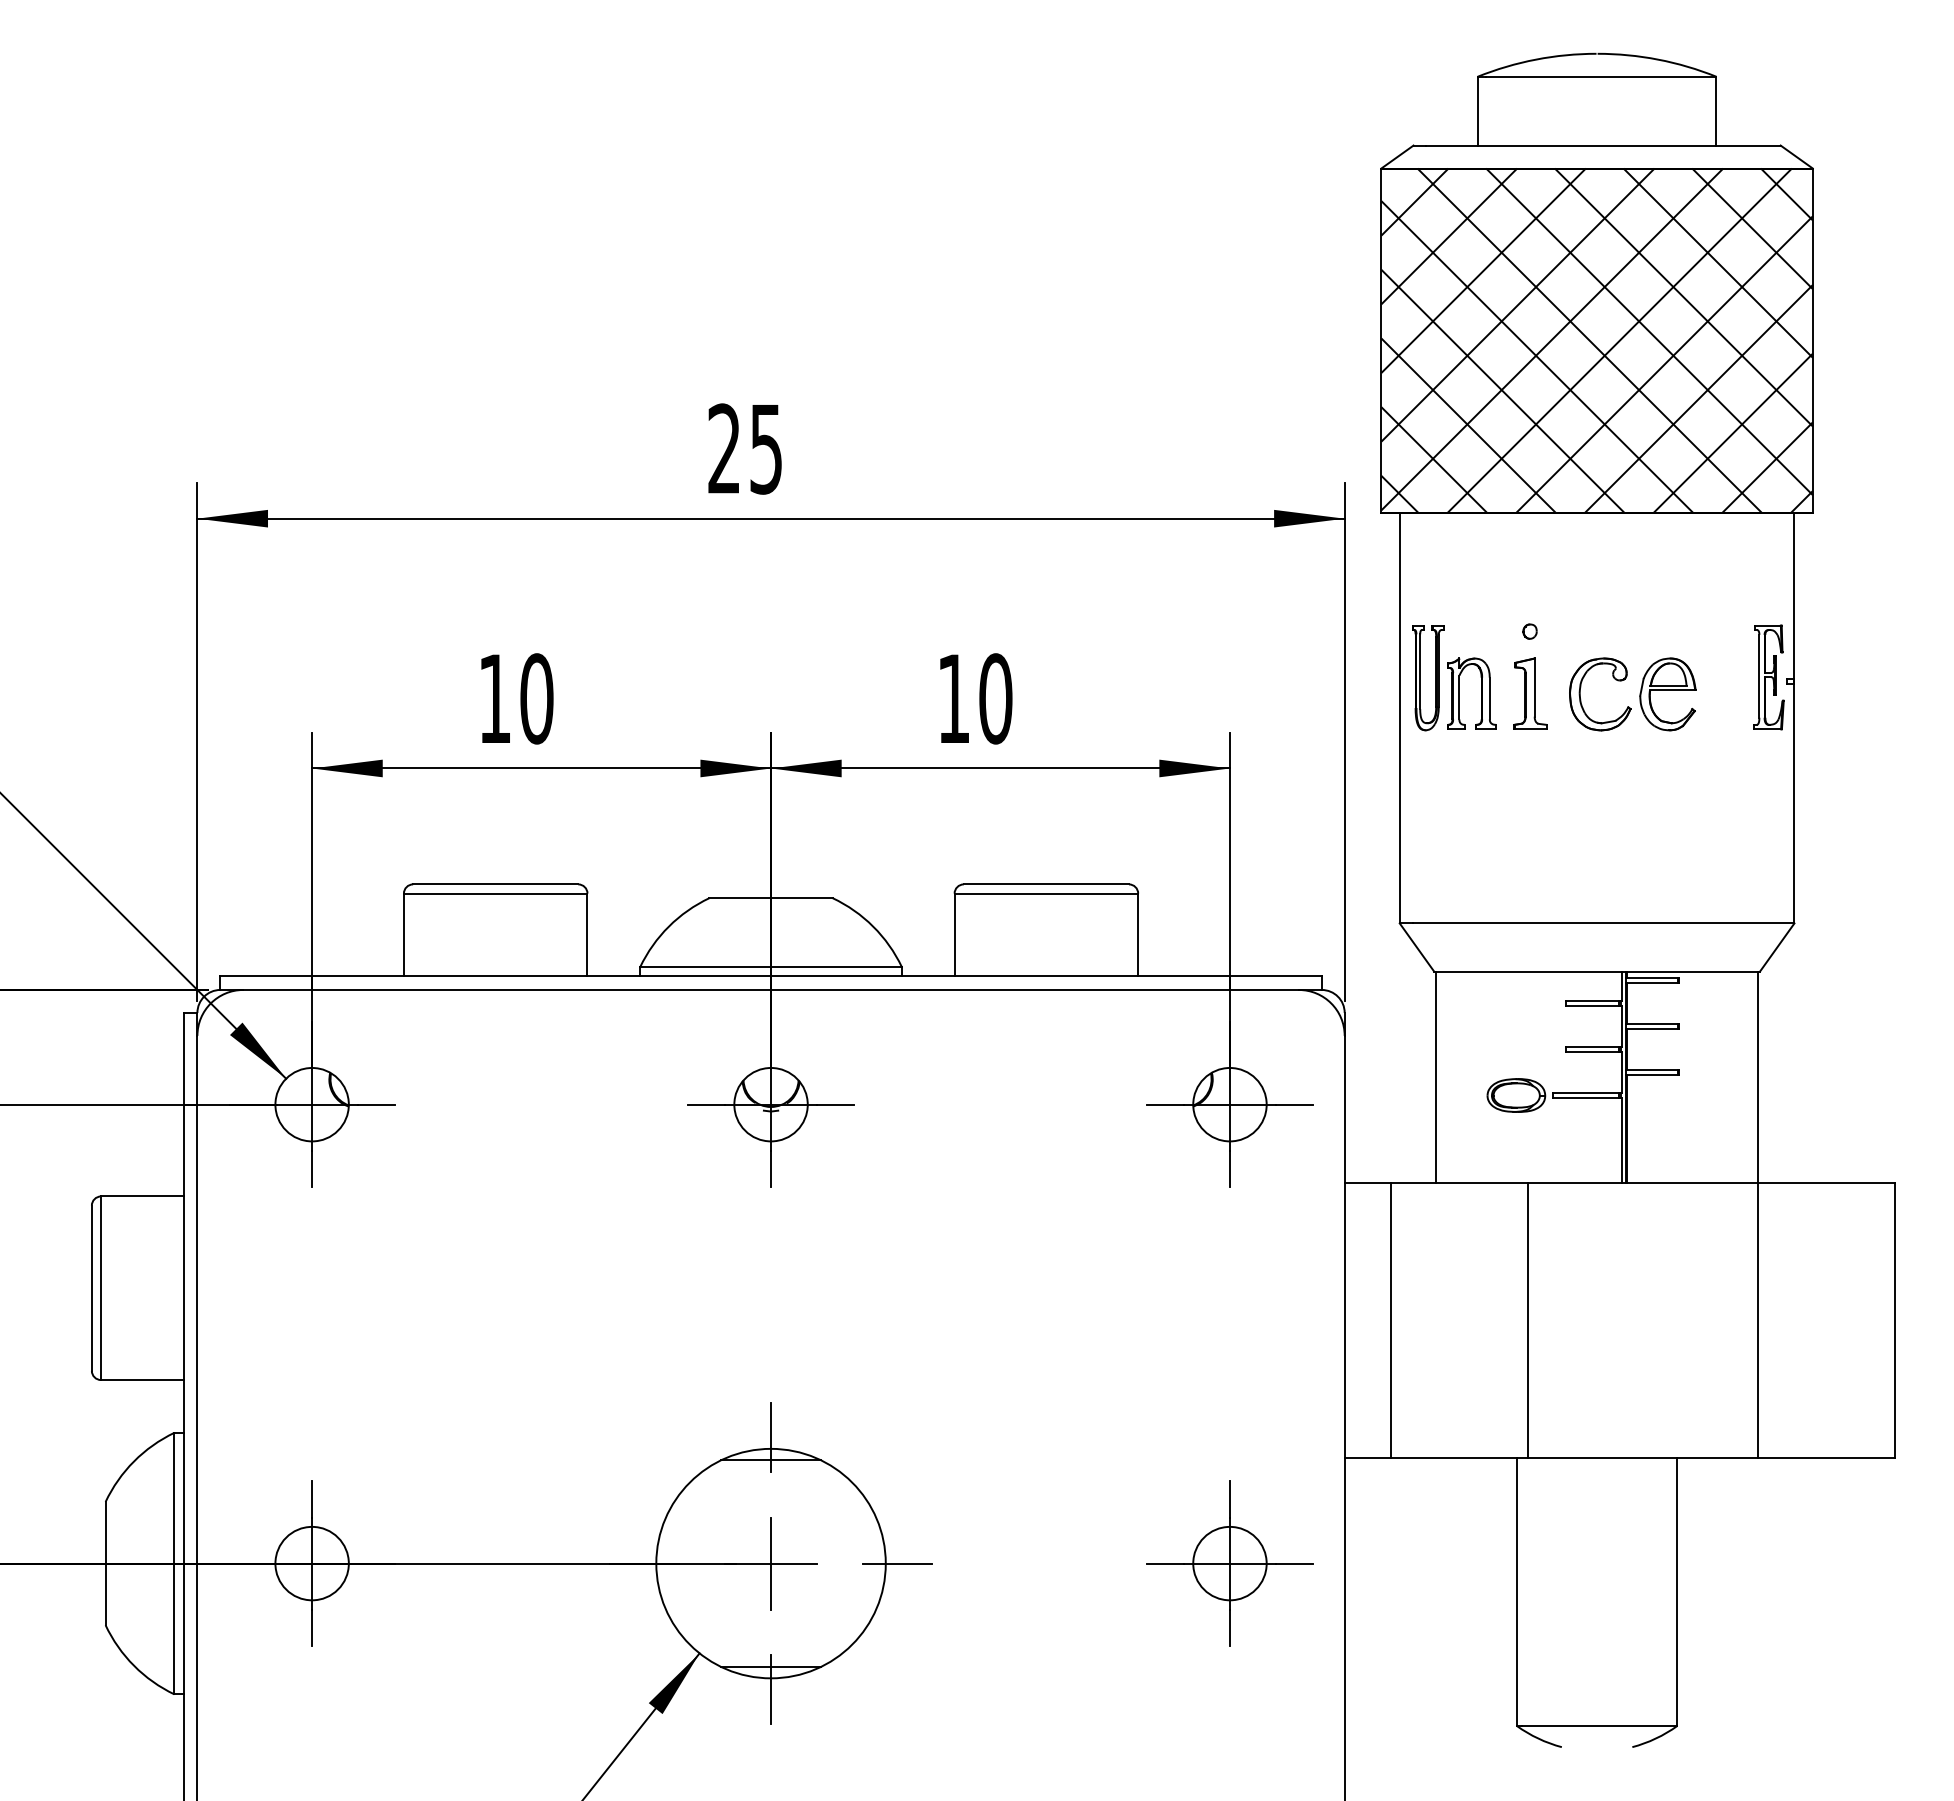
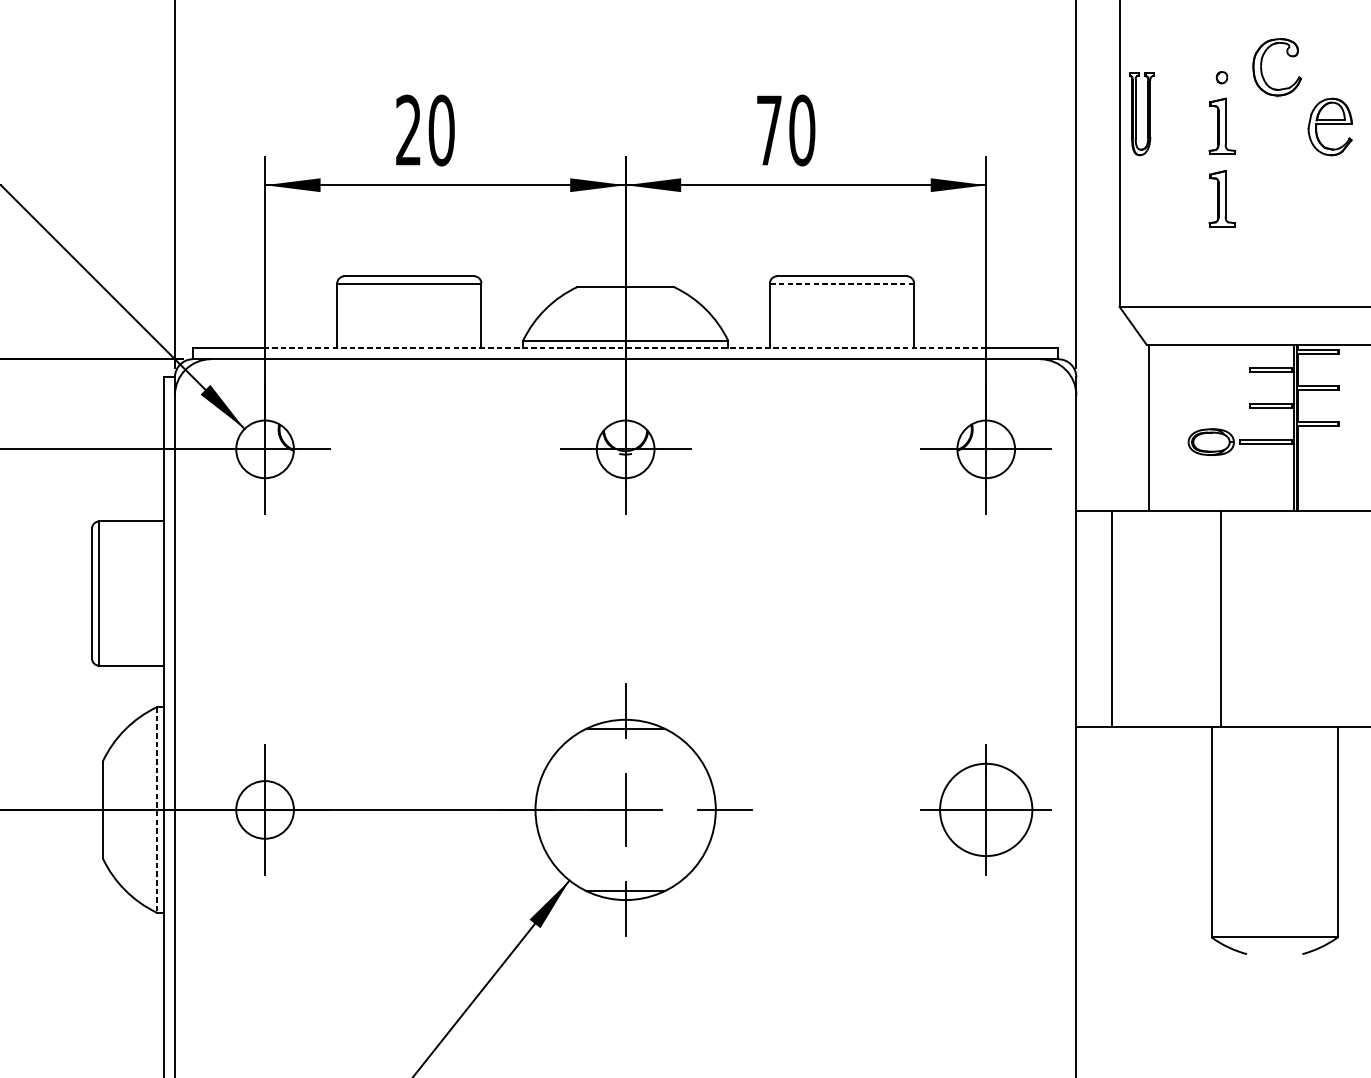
part: (1481, 693) -> (1183, 126), removed
text: (494, 697) -> (408, 129), 10 -> 20
text: (953, 698) -> (769, 130), 10 -> 70
part: (1581, 699) -> (1262, 71), moved
part: (1530, 785) -> (1222, 198), added
line: (1046, 893) -> (842, 283), solid -> dashed
line: (771, 976) -> (626, 348), solid -> dashed
line: (174, 1563) -> (156, 809), solid -> dashed
circle: (1229, 1563) -> (985, 809), size x1.6

